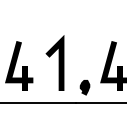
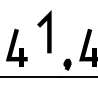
line: (59, 62) -> (47, 31), moved

